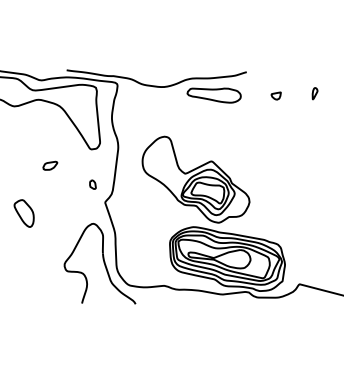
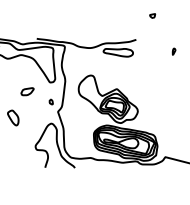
part: (276, 95) -> (152, 15), moved
part: (49, 165) -> (27, 91), size x1.6

